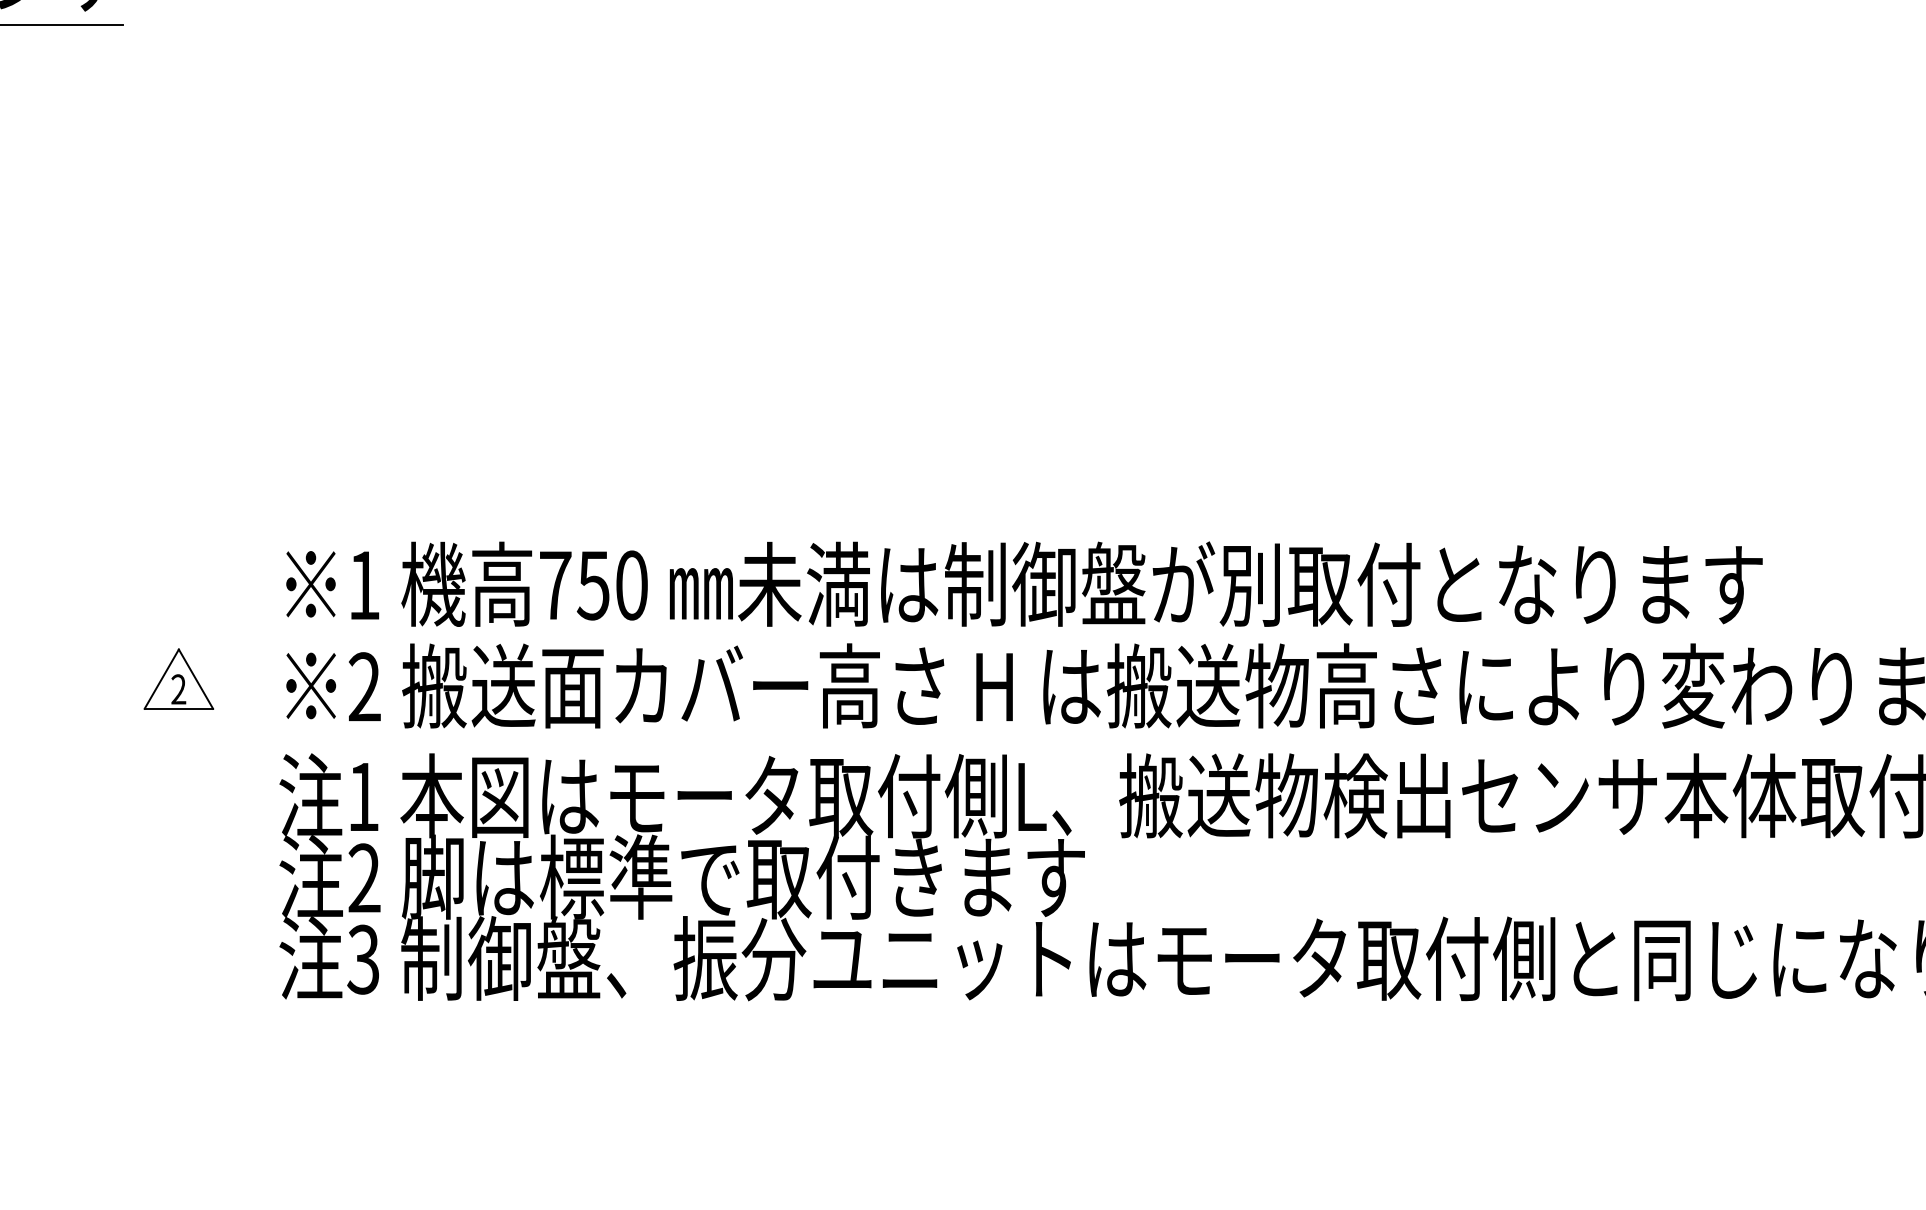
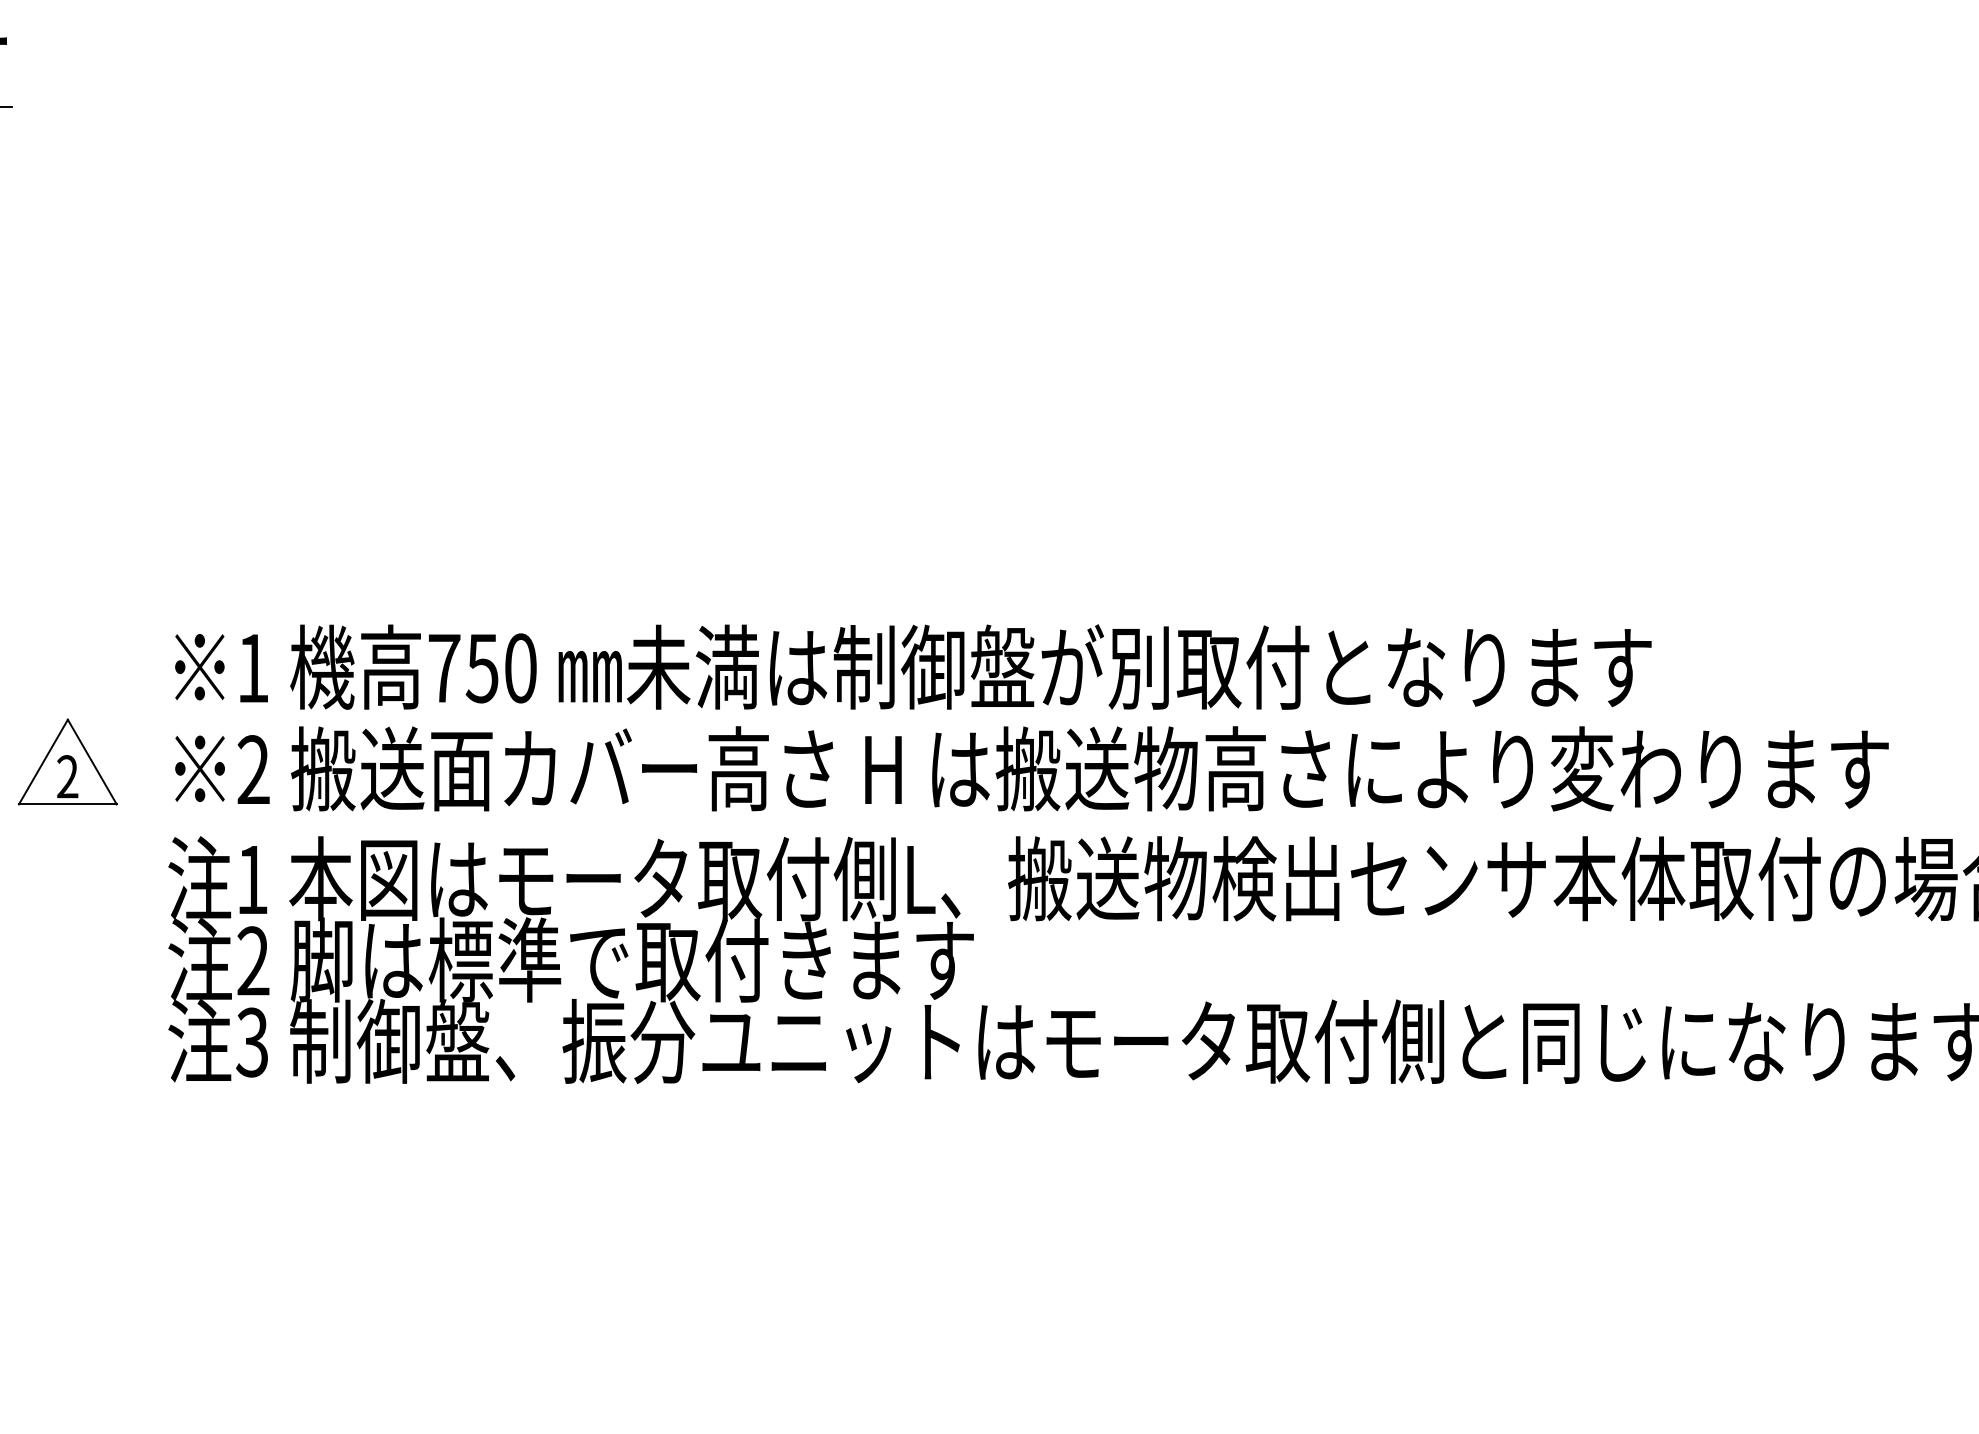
part: (178, 678) -> (67, 761), size x1.43

